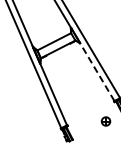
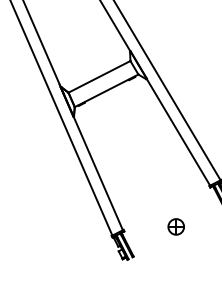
line: (97, 71) -> (178, 131), dashed -> solid
part: (105, 121) -> (175, 226), moved

